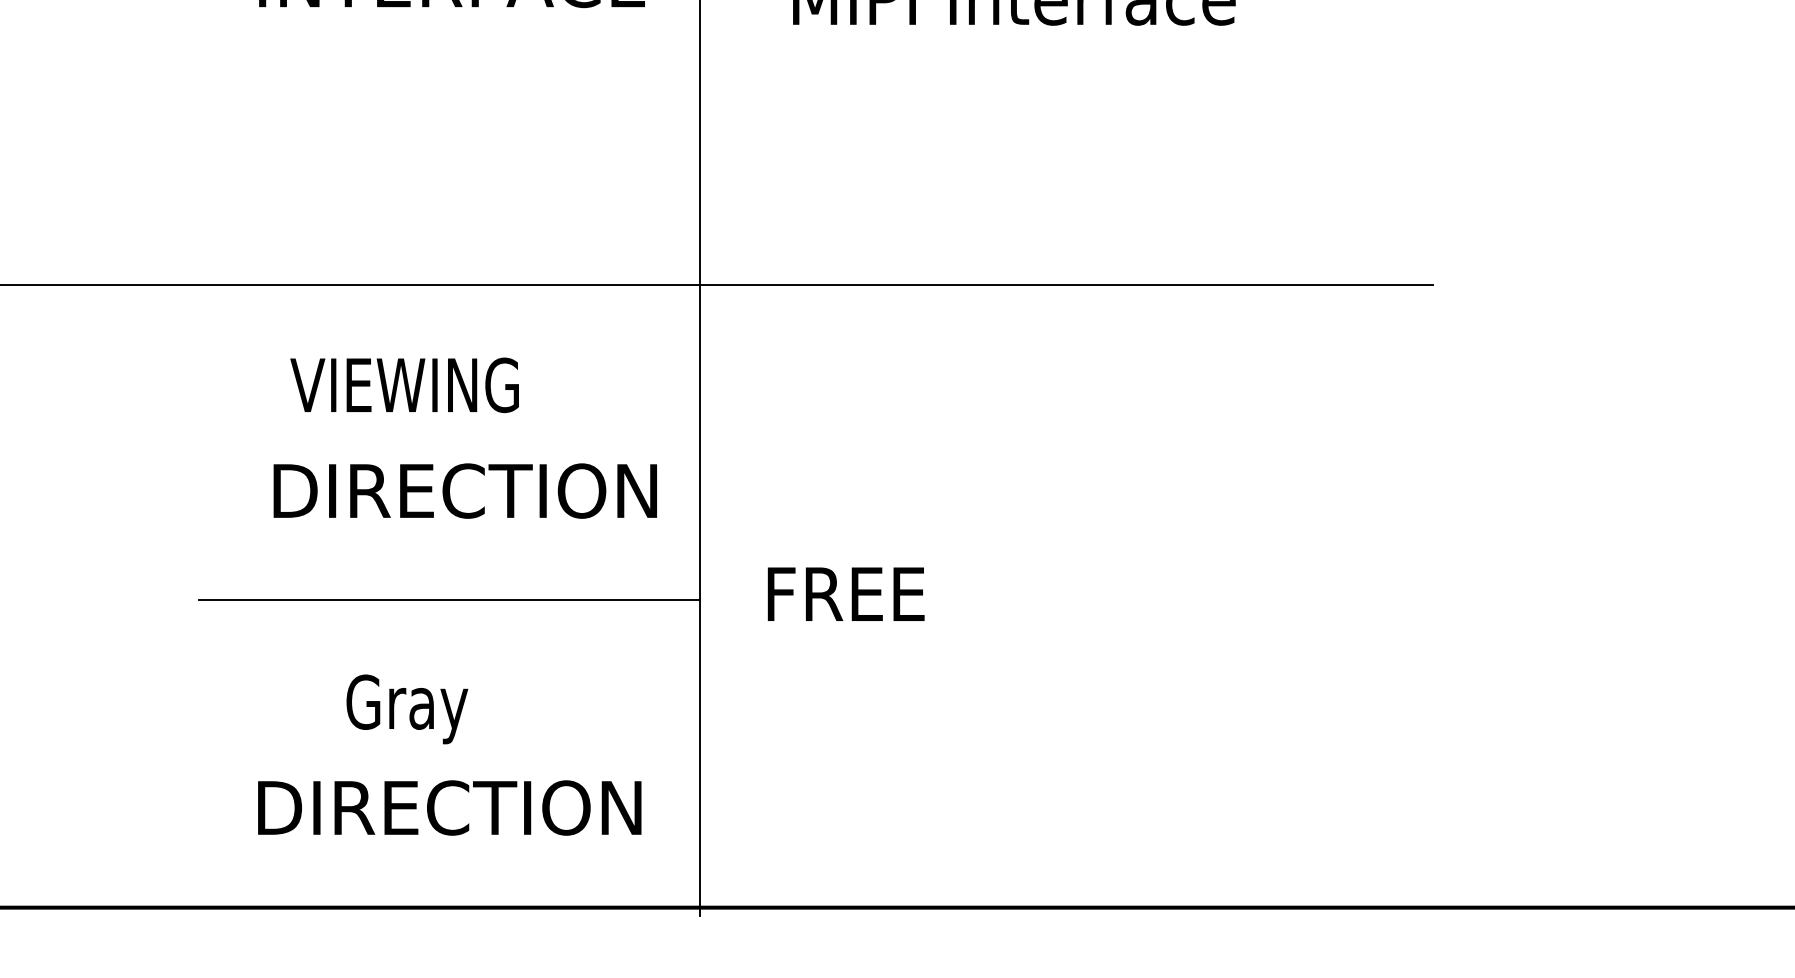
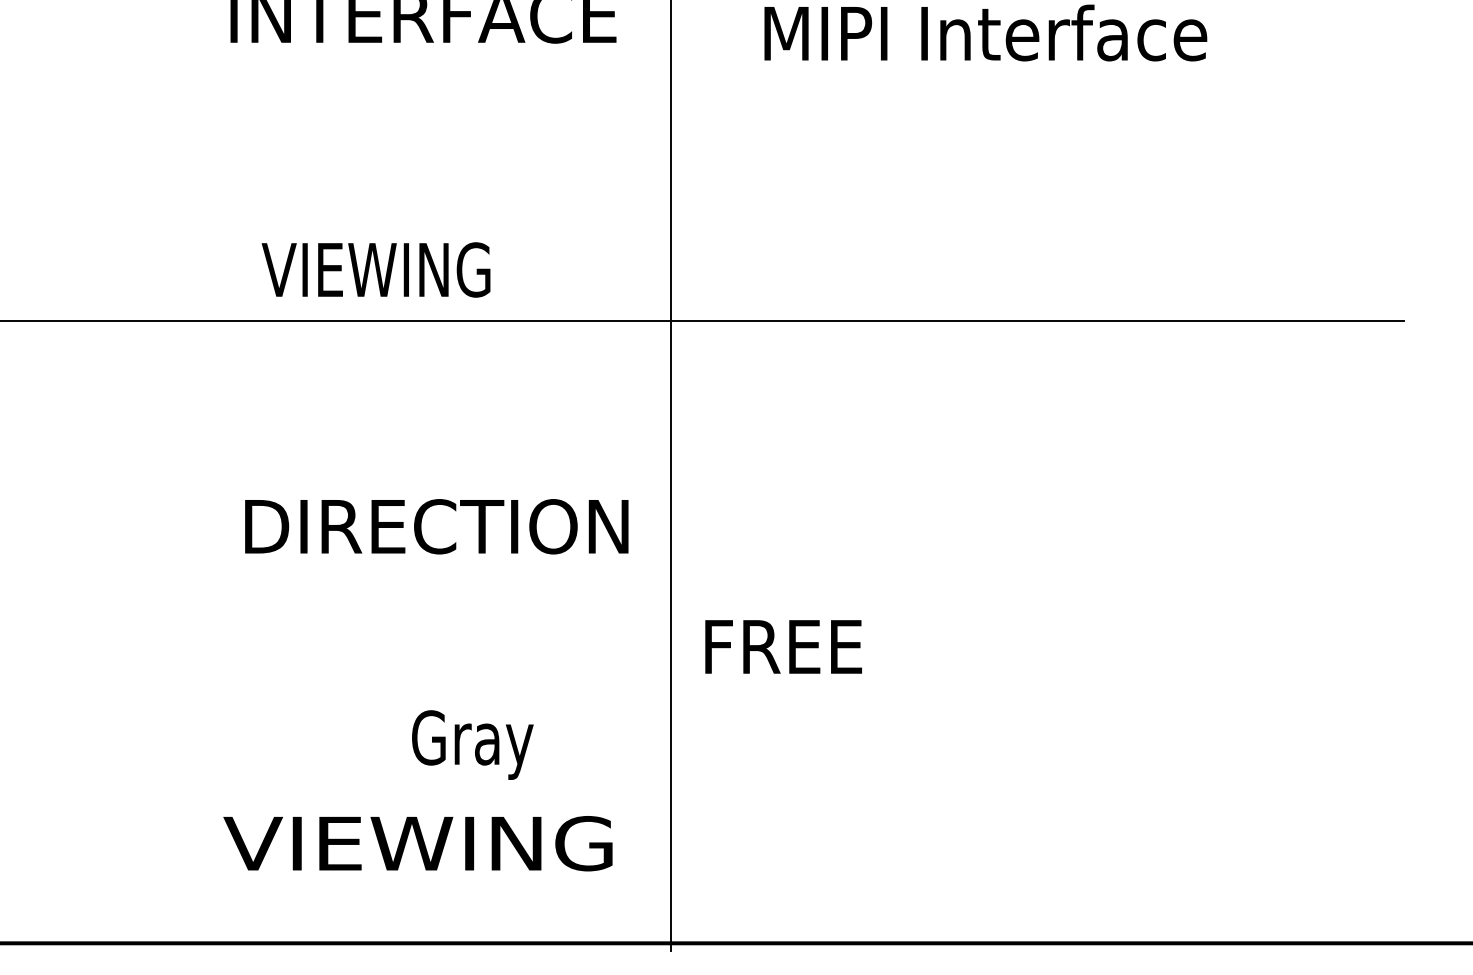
text: (404, 385) -> (375, 270), moved
text: (845, 593) -> (782, 646), moved
line: (448, 599) -> (419, 635), removed
text: (407, 709) -> (472, 745), moved
text: (446, 807) -> (417, 843), DIRECTION -> VIEWING

